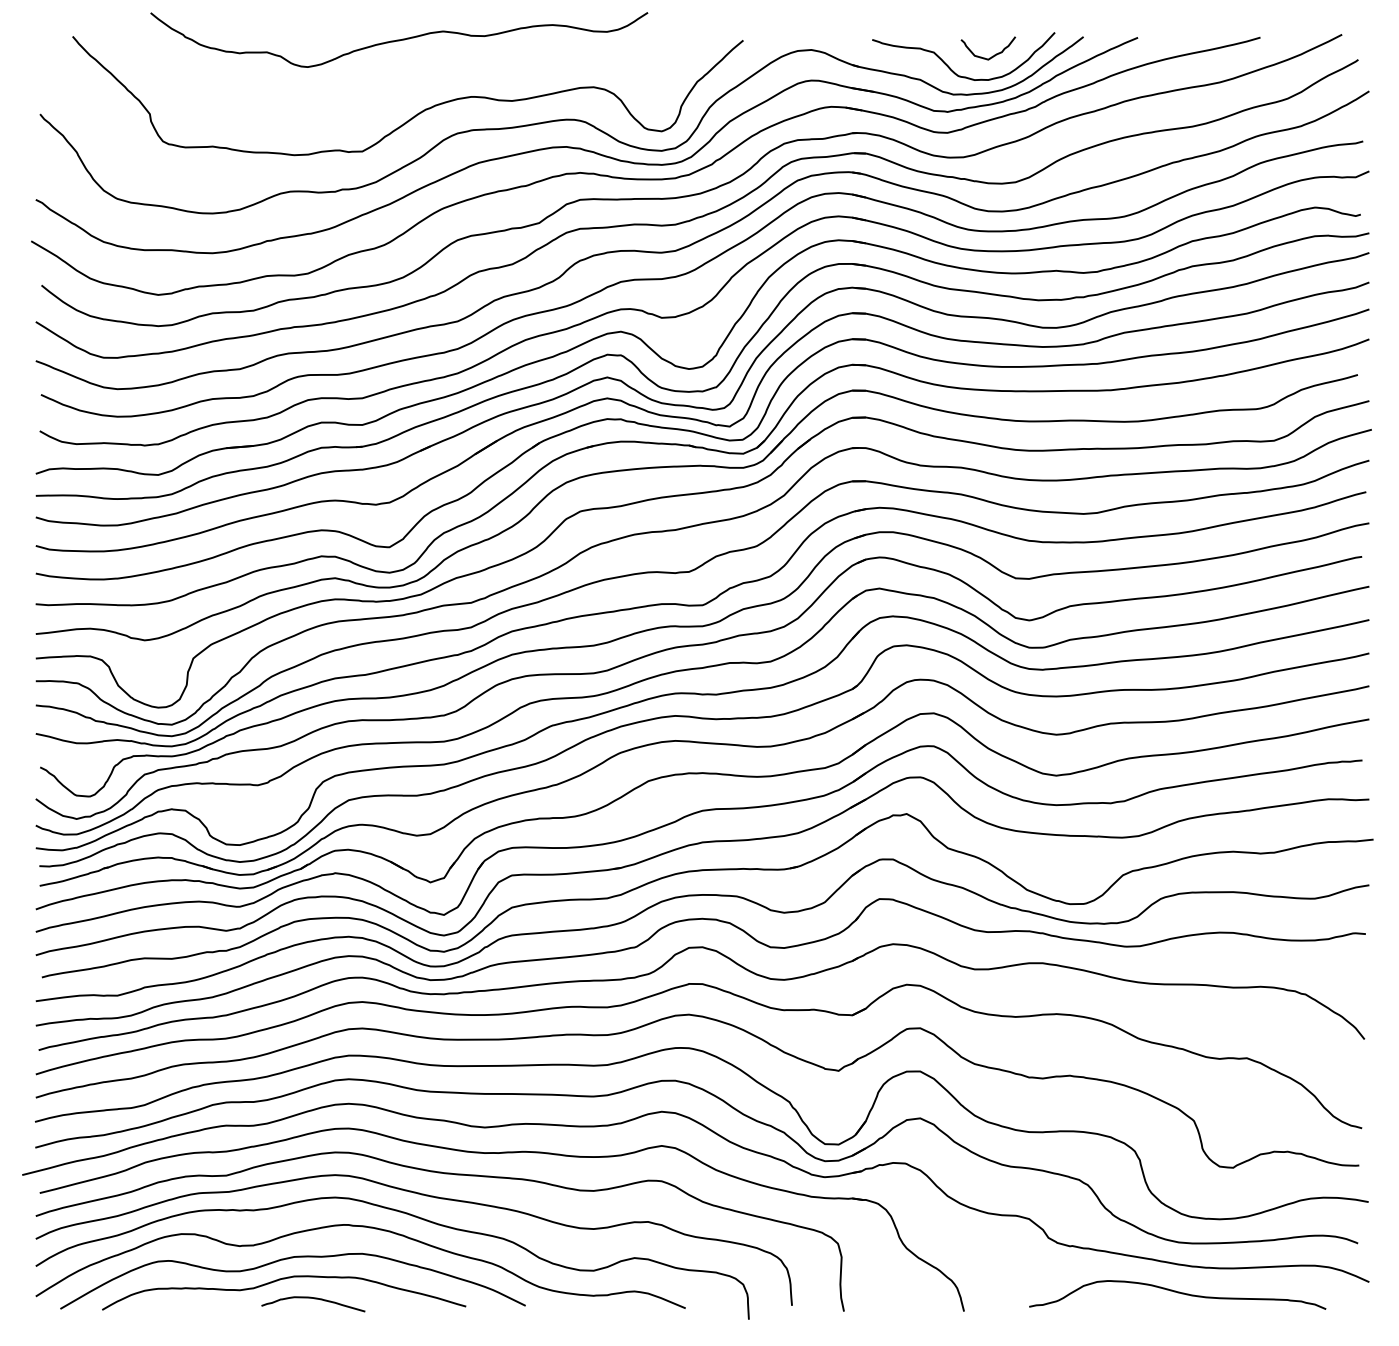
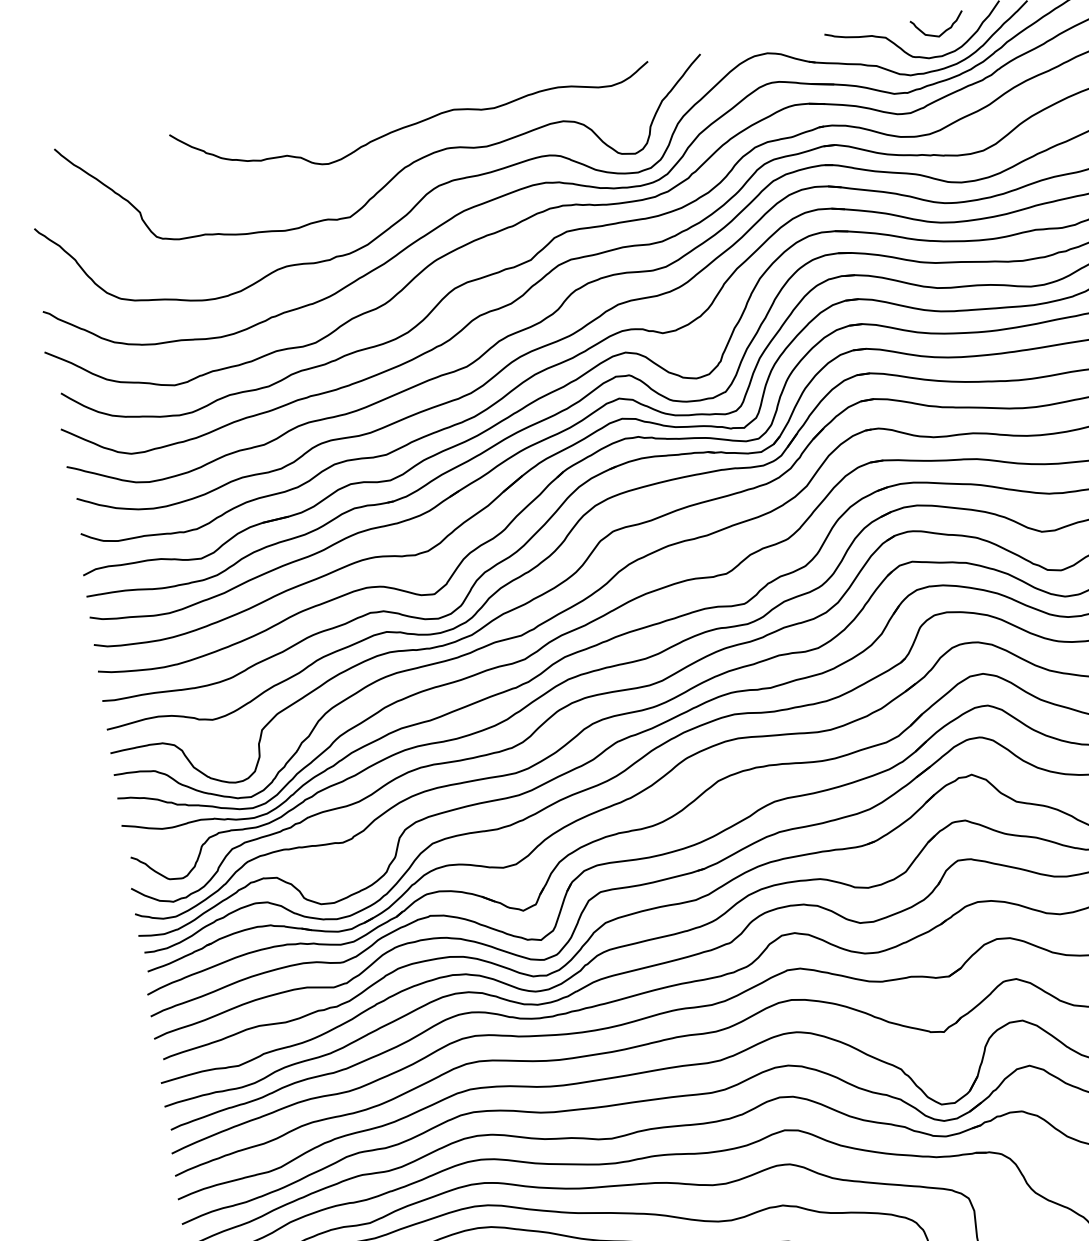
curve: (399, 39) -> (412, 123), moved

